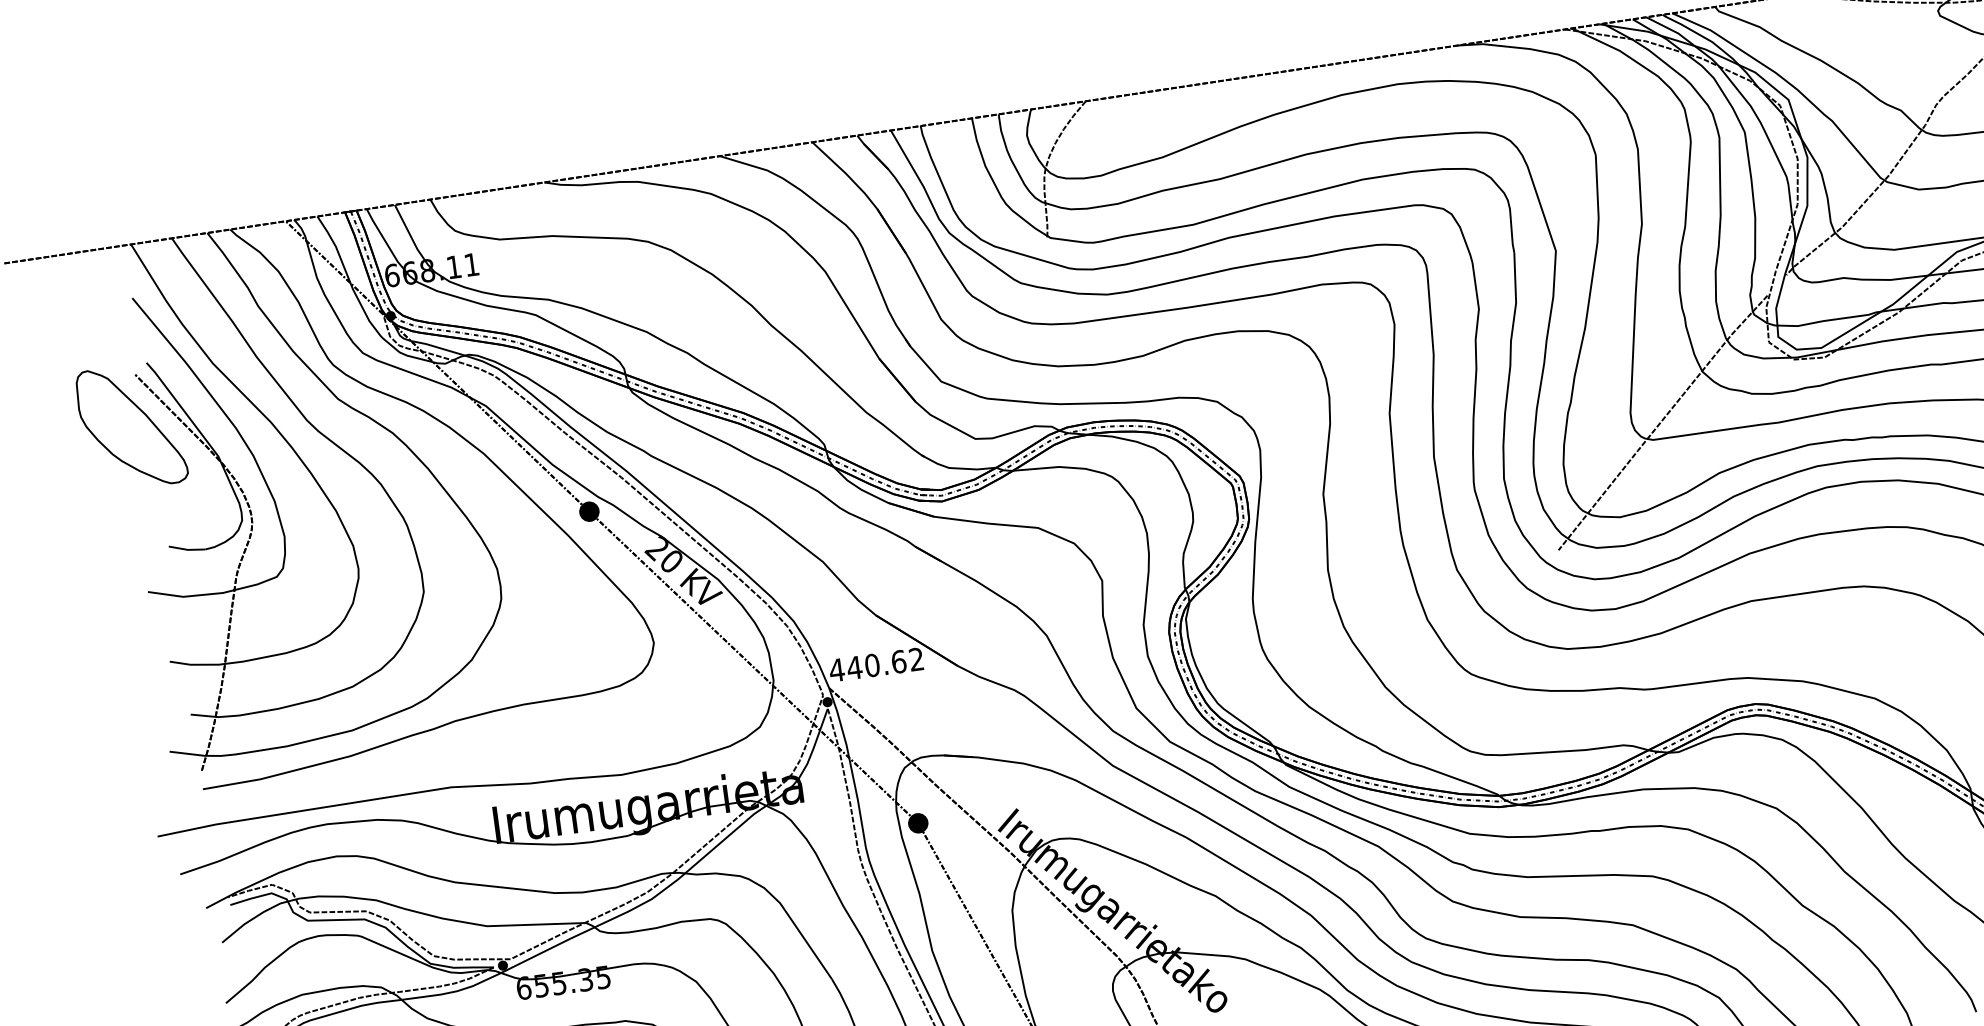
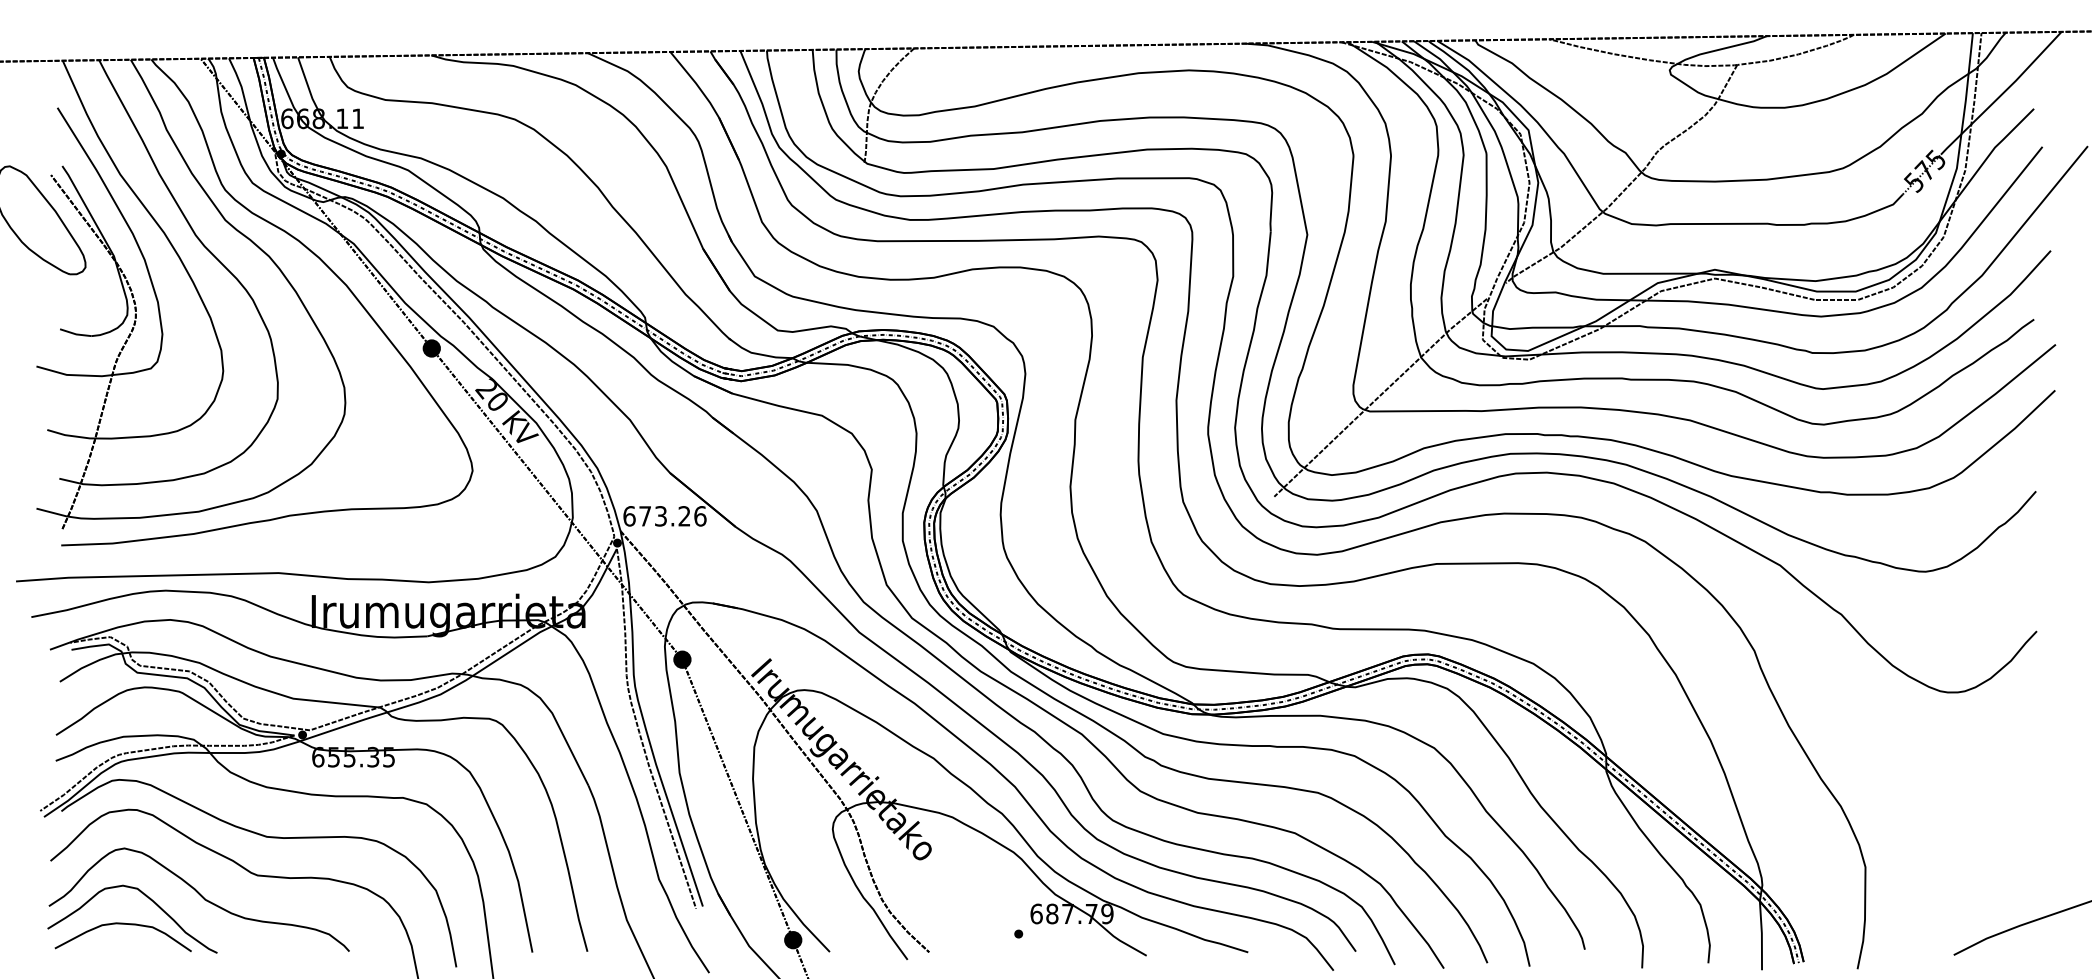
text: (876, 665) -> (664, 516), 440.62 -> 673.26

